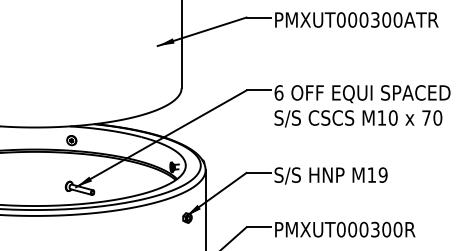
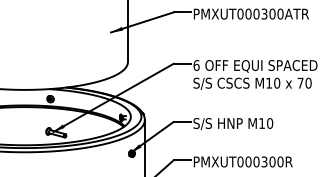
text: (382, 175) -> (269, 123), M19 -> M10

